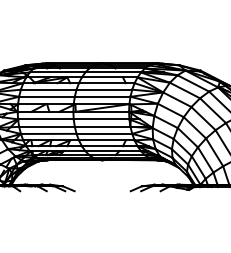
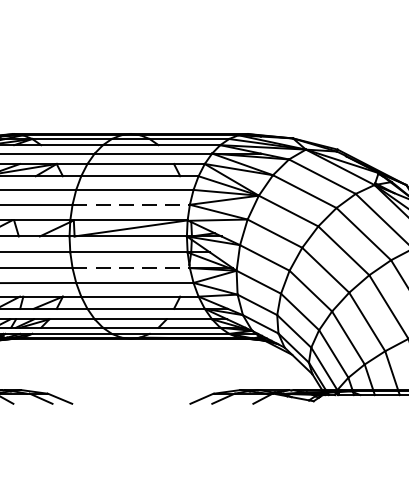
line: (102, 96) -> (130, 204), solid -> dashed
line: (102, 126) -> (130, 267), solid -> dashed

